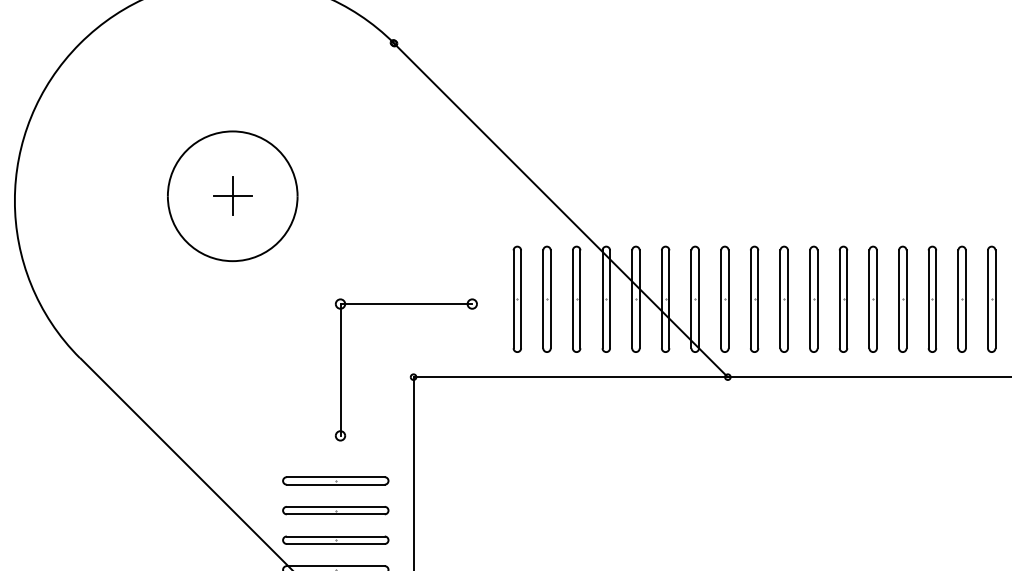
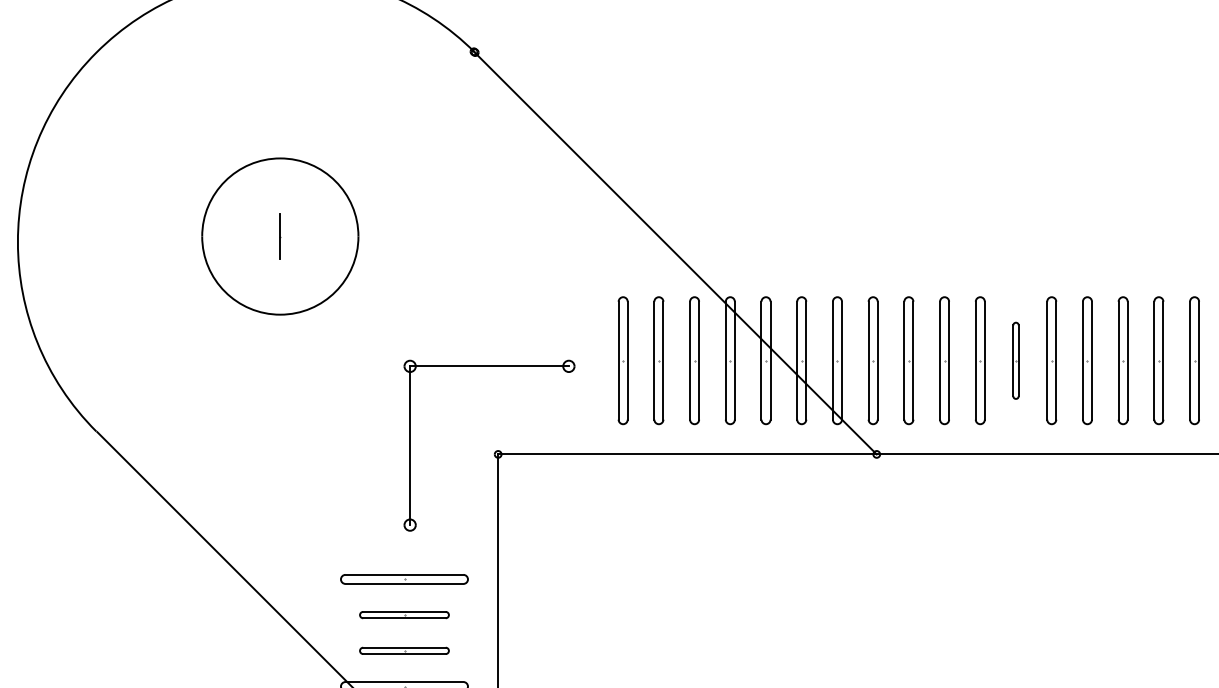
line: (232, 196) -> (280, 236), removed
part: (843, 299) -> (1015, 360), size x0.6
part: (335, 510) -> (404, 614), size x0.7
part: (335, 539) -> (404, 650), size x0.7

